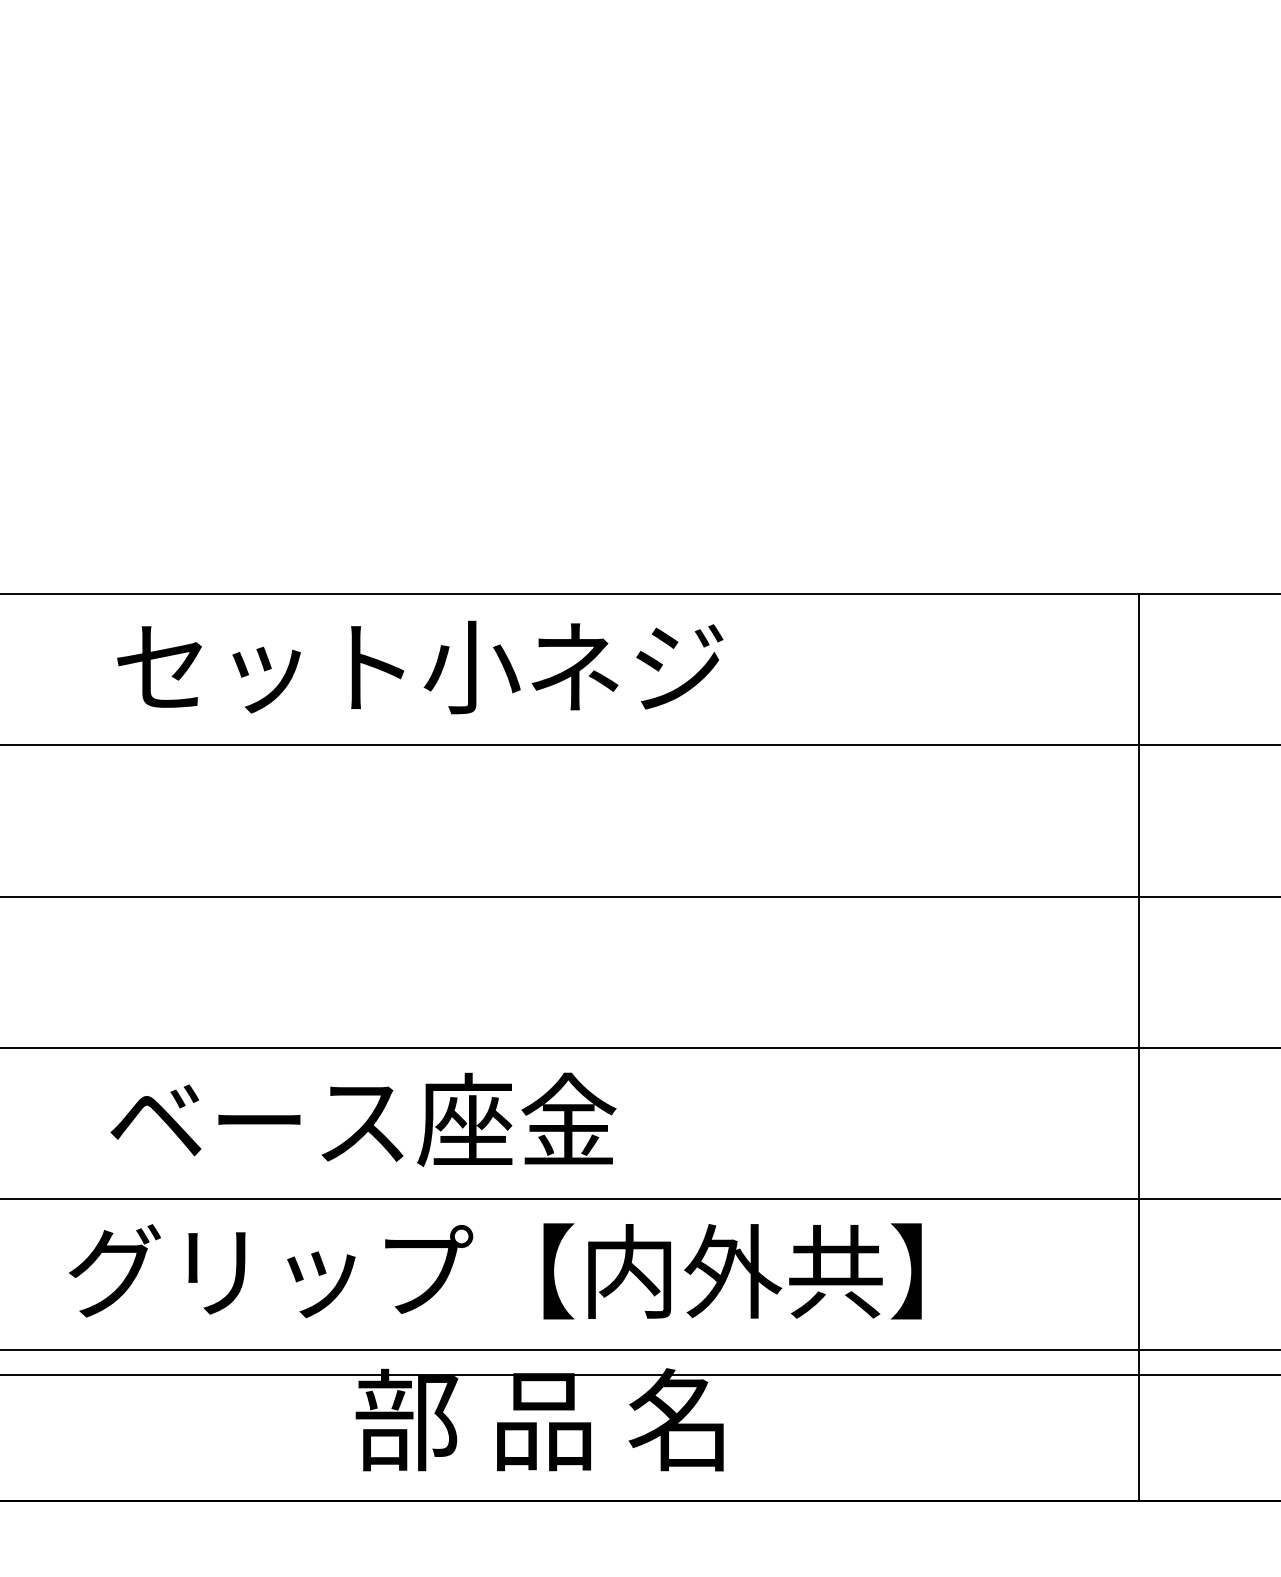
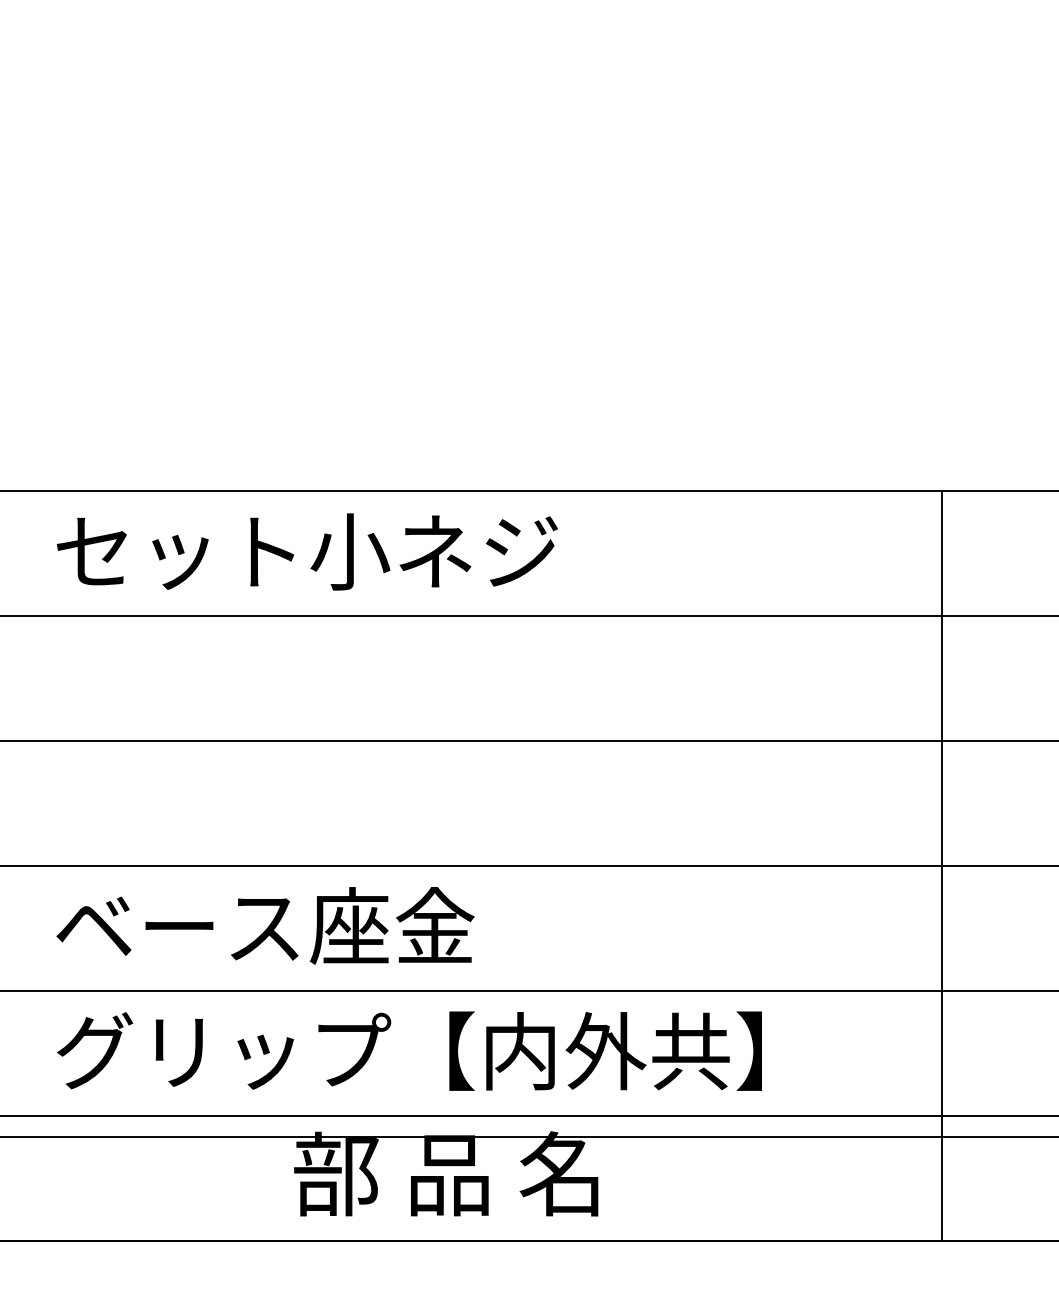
text: (420, 666) -> (307, 551), moved
text: (363, 1119) -> (265, 925), moved

